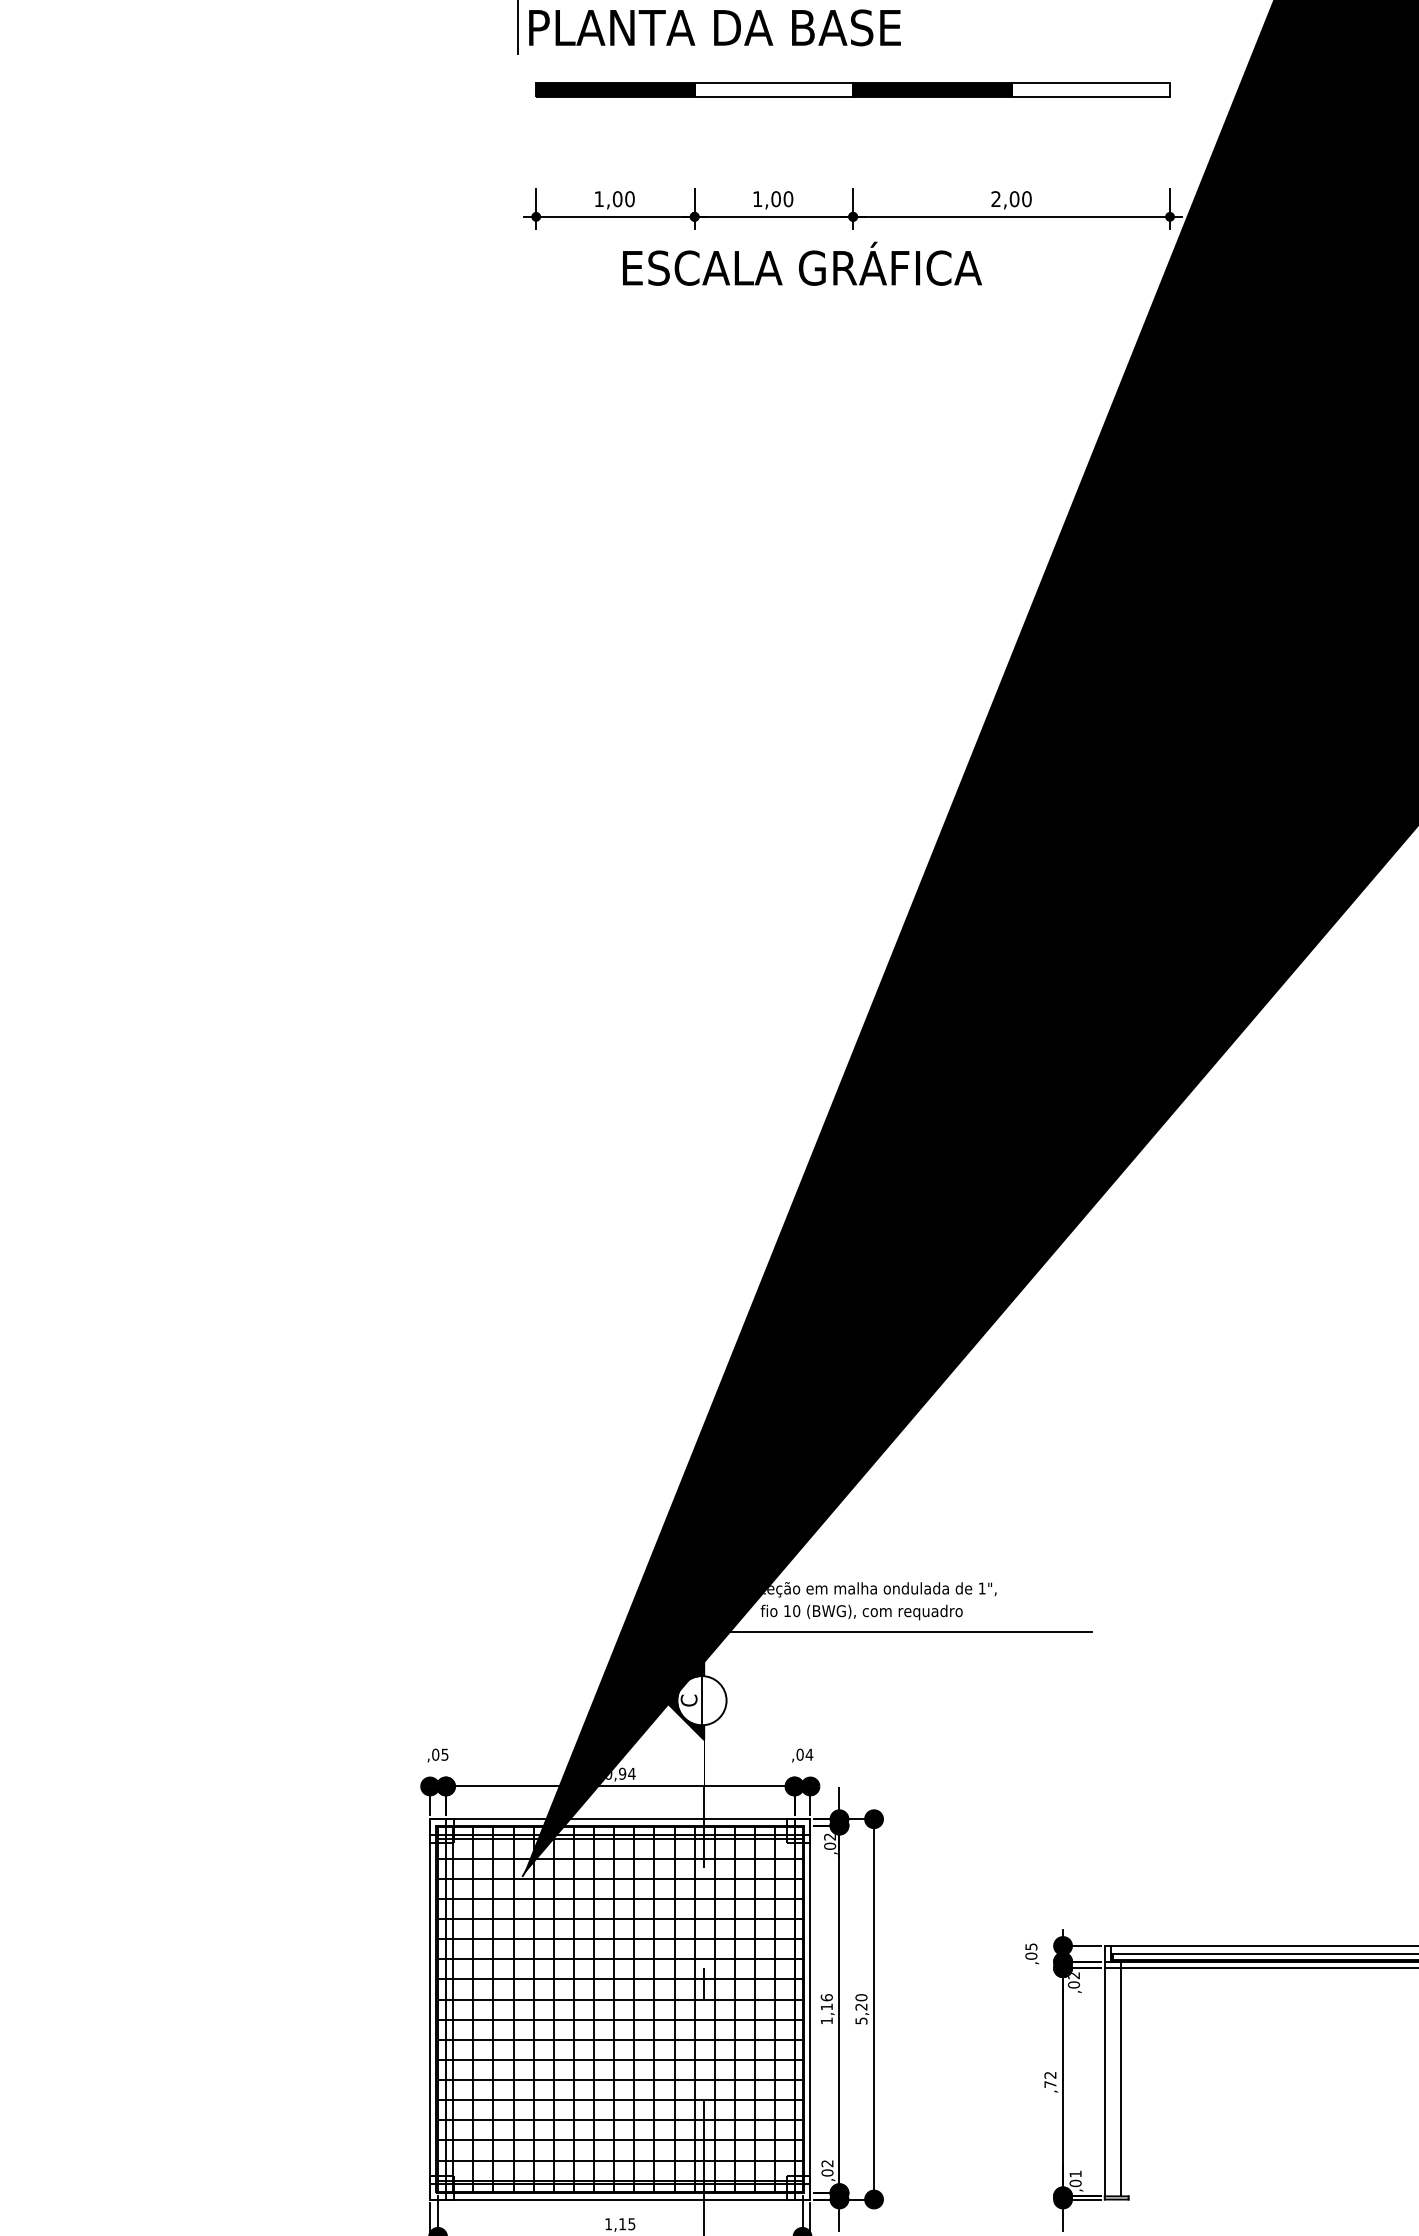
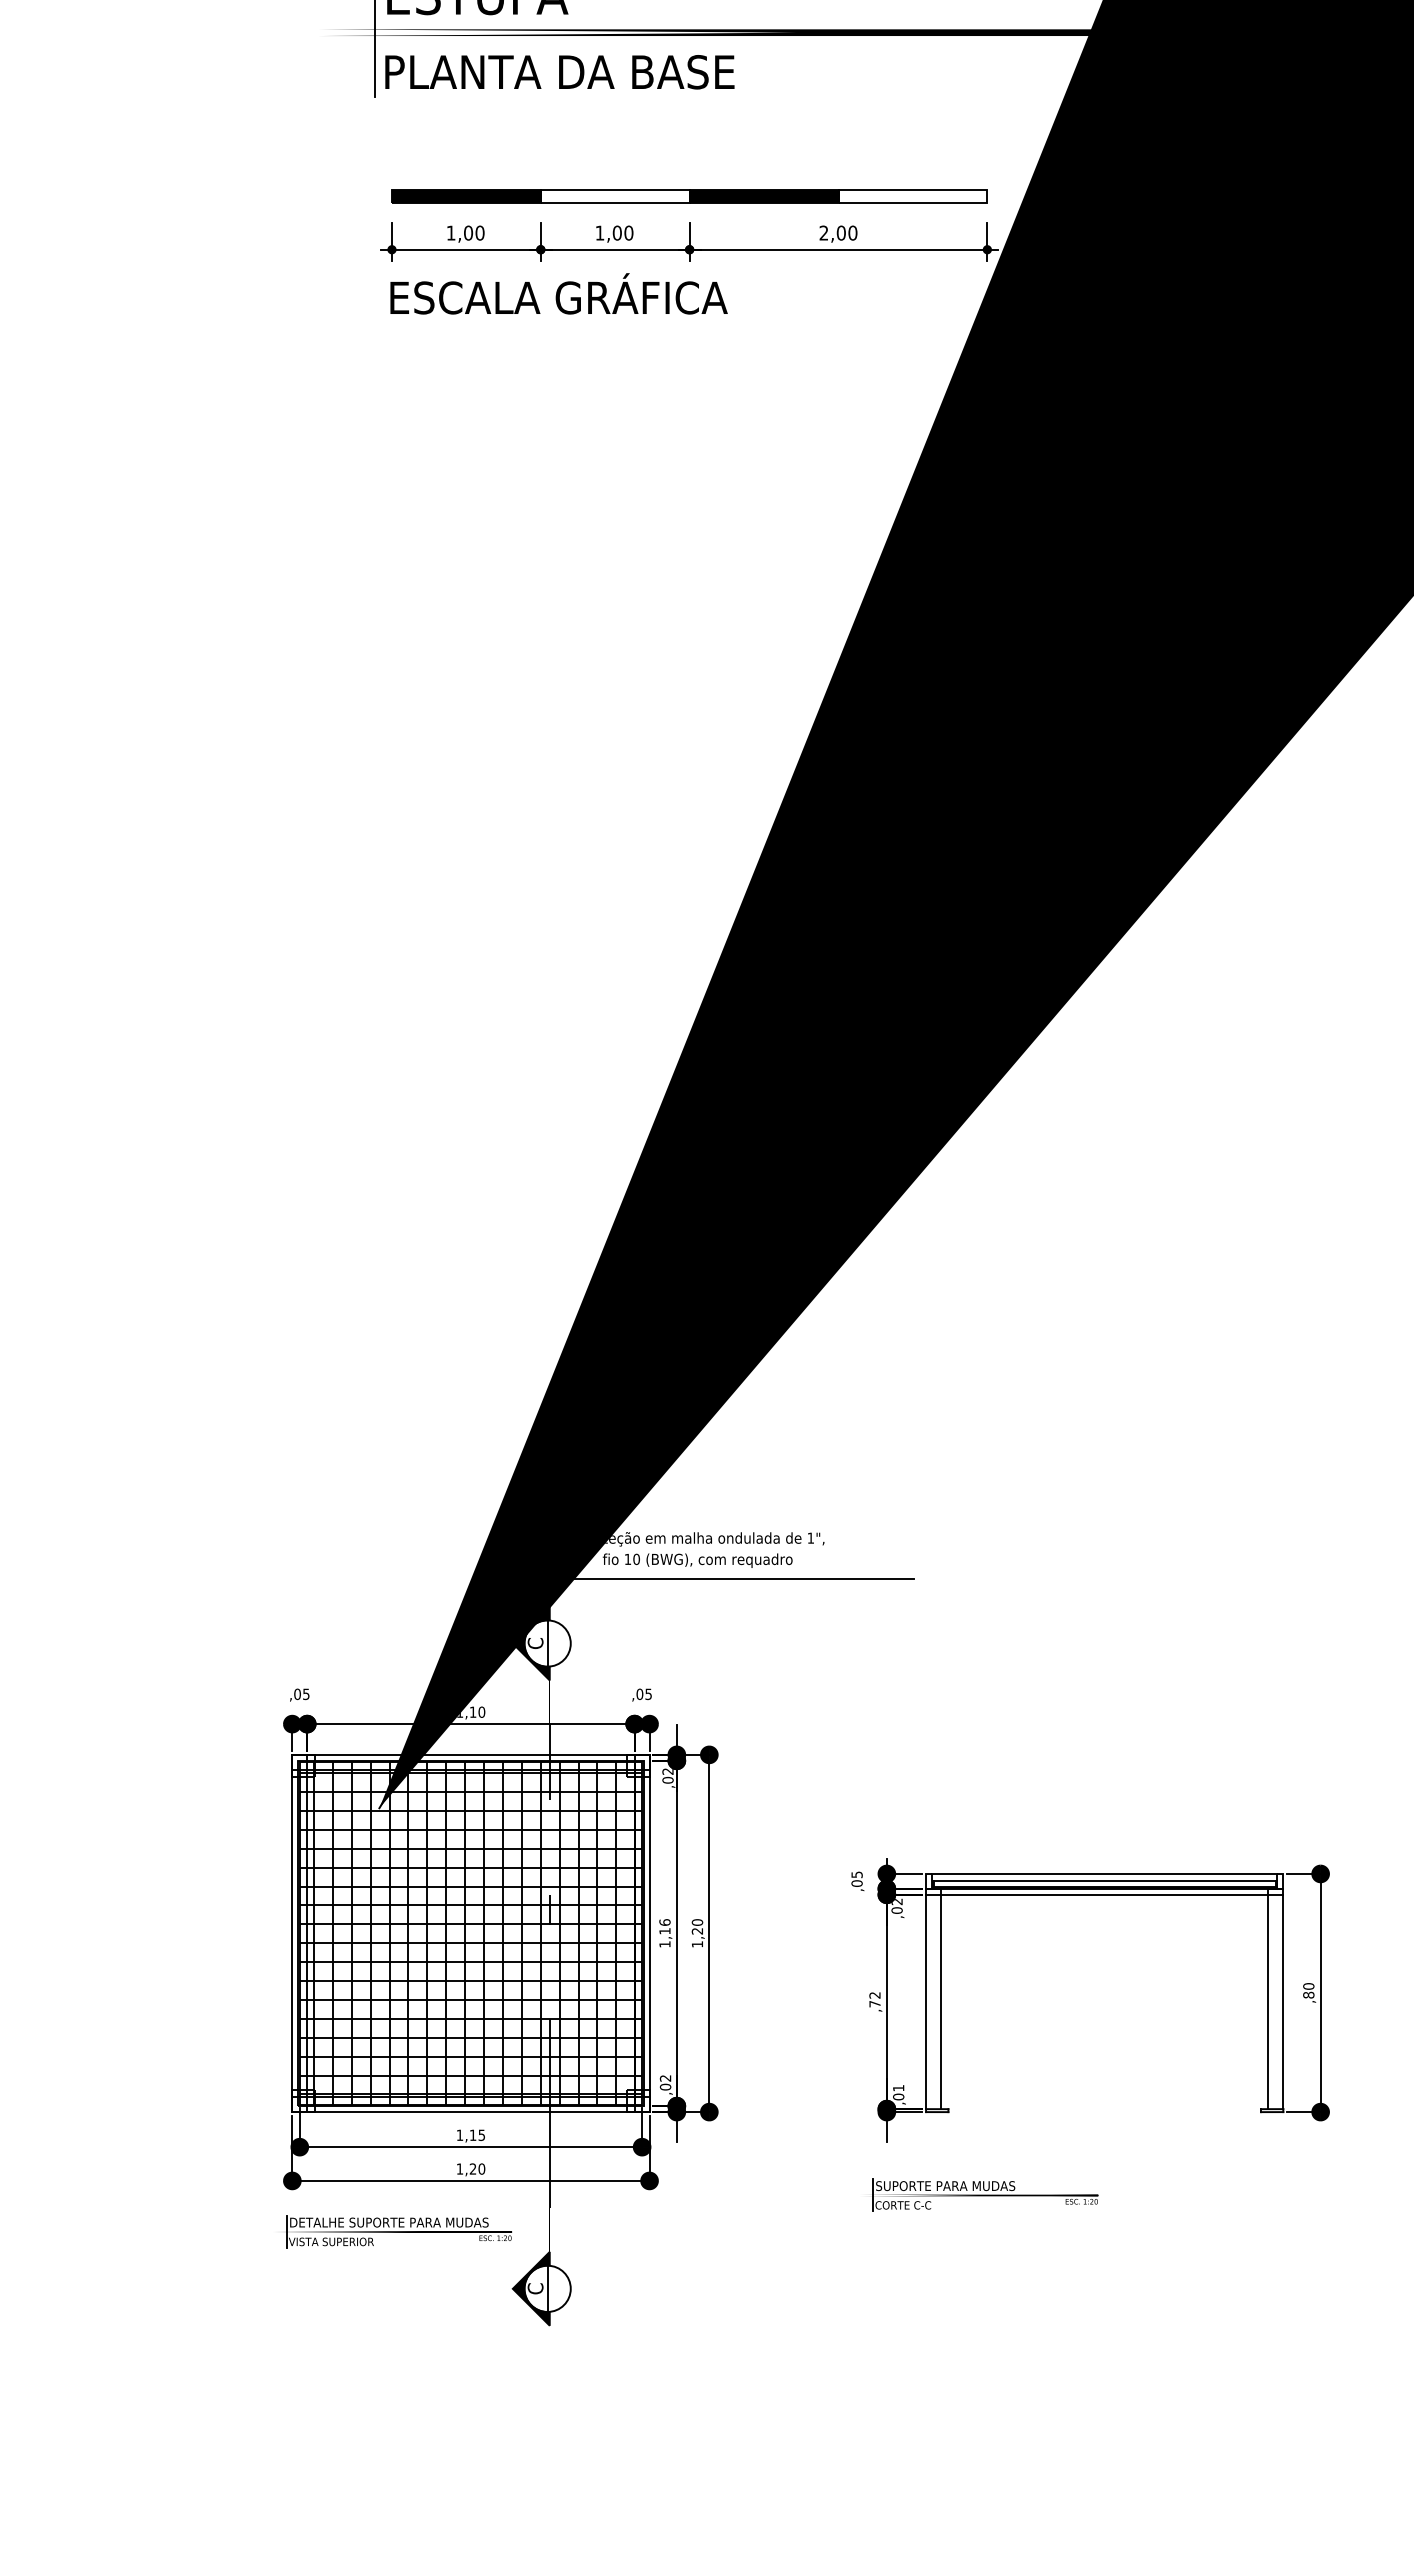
part: (852, 89) -> (689, 196), moved
text: (801, 263) -> (558, 293), moved
text: (809, 1754) -> (648, 1694), ,04 -> ,05
text: (620, 1773) -> (471, 1711), 0,94 -> 1,10
text: (861, 2021) -> (697, 1944), 5,20 -> 1,20

